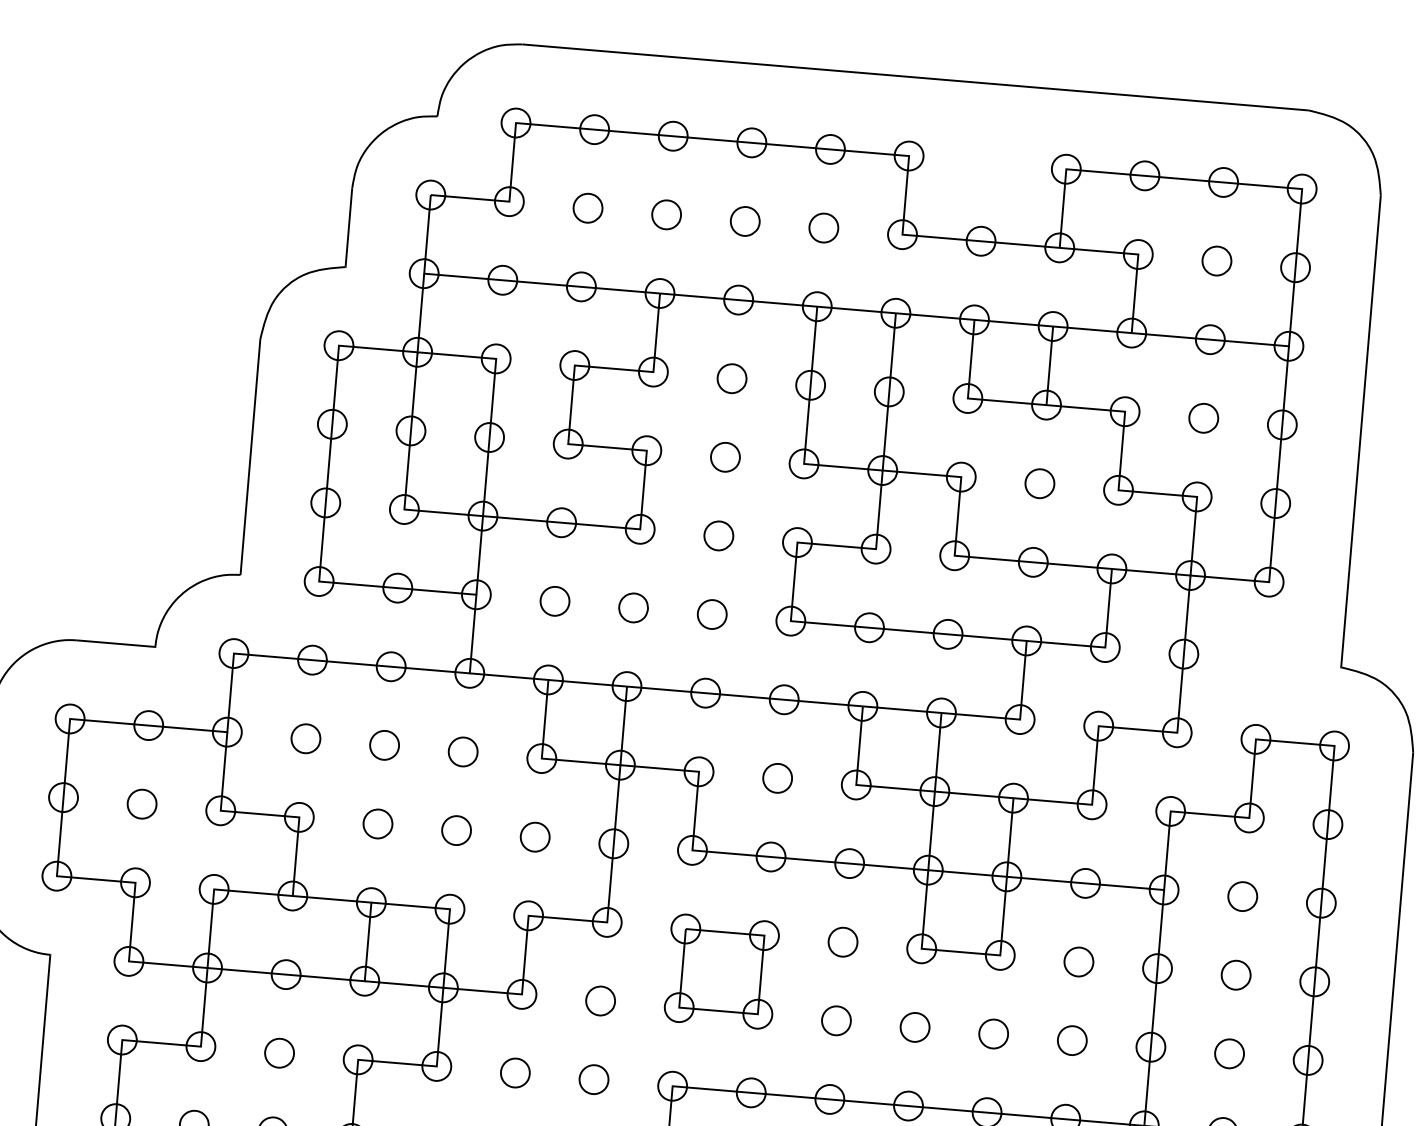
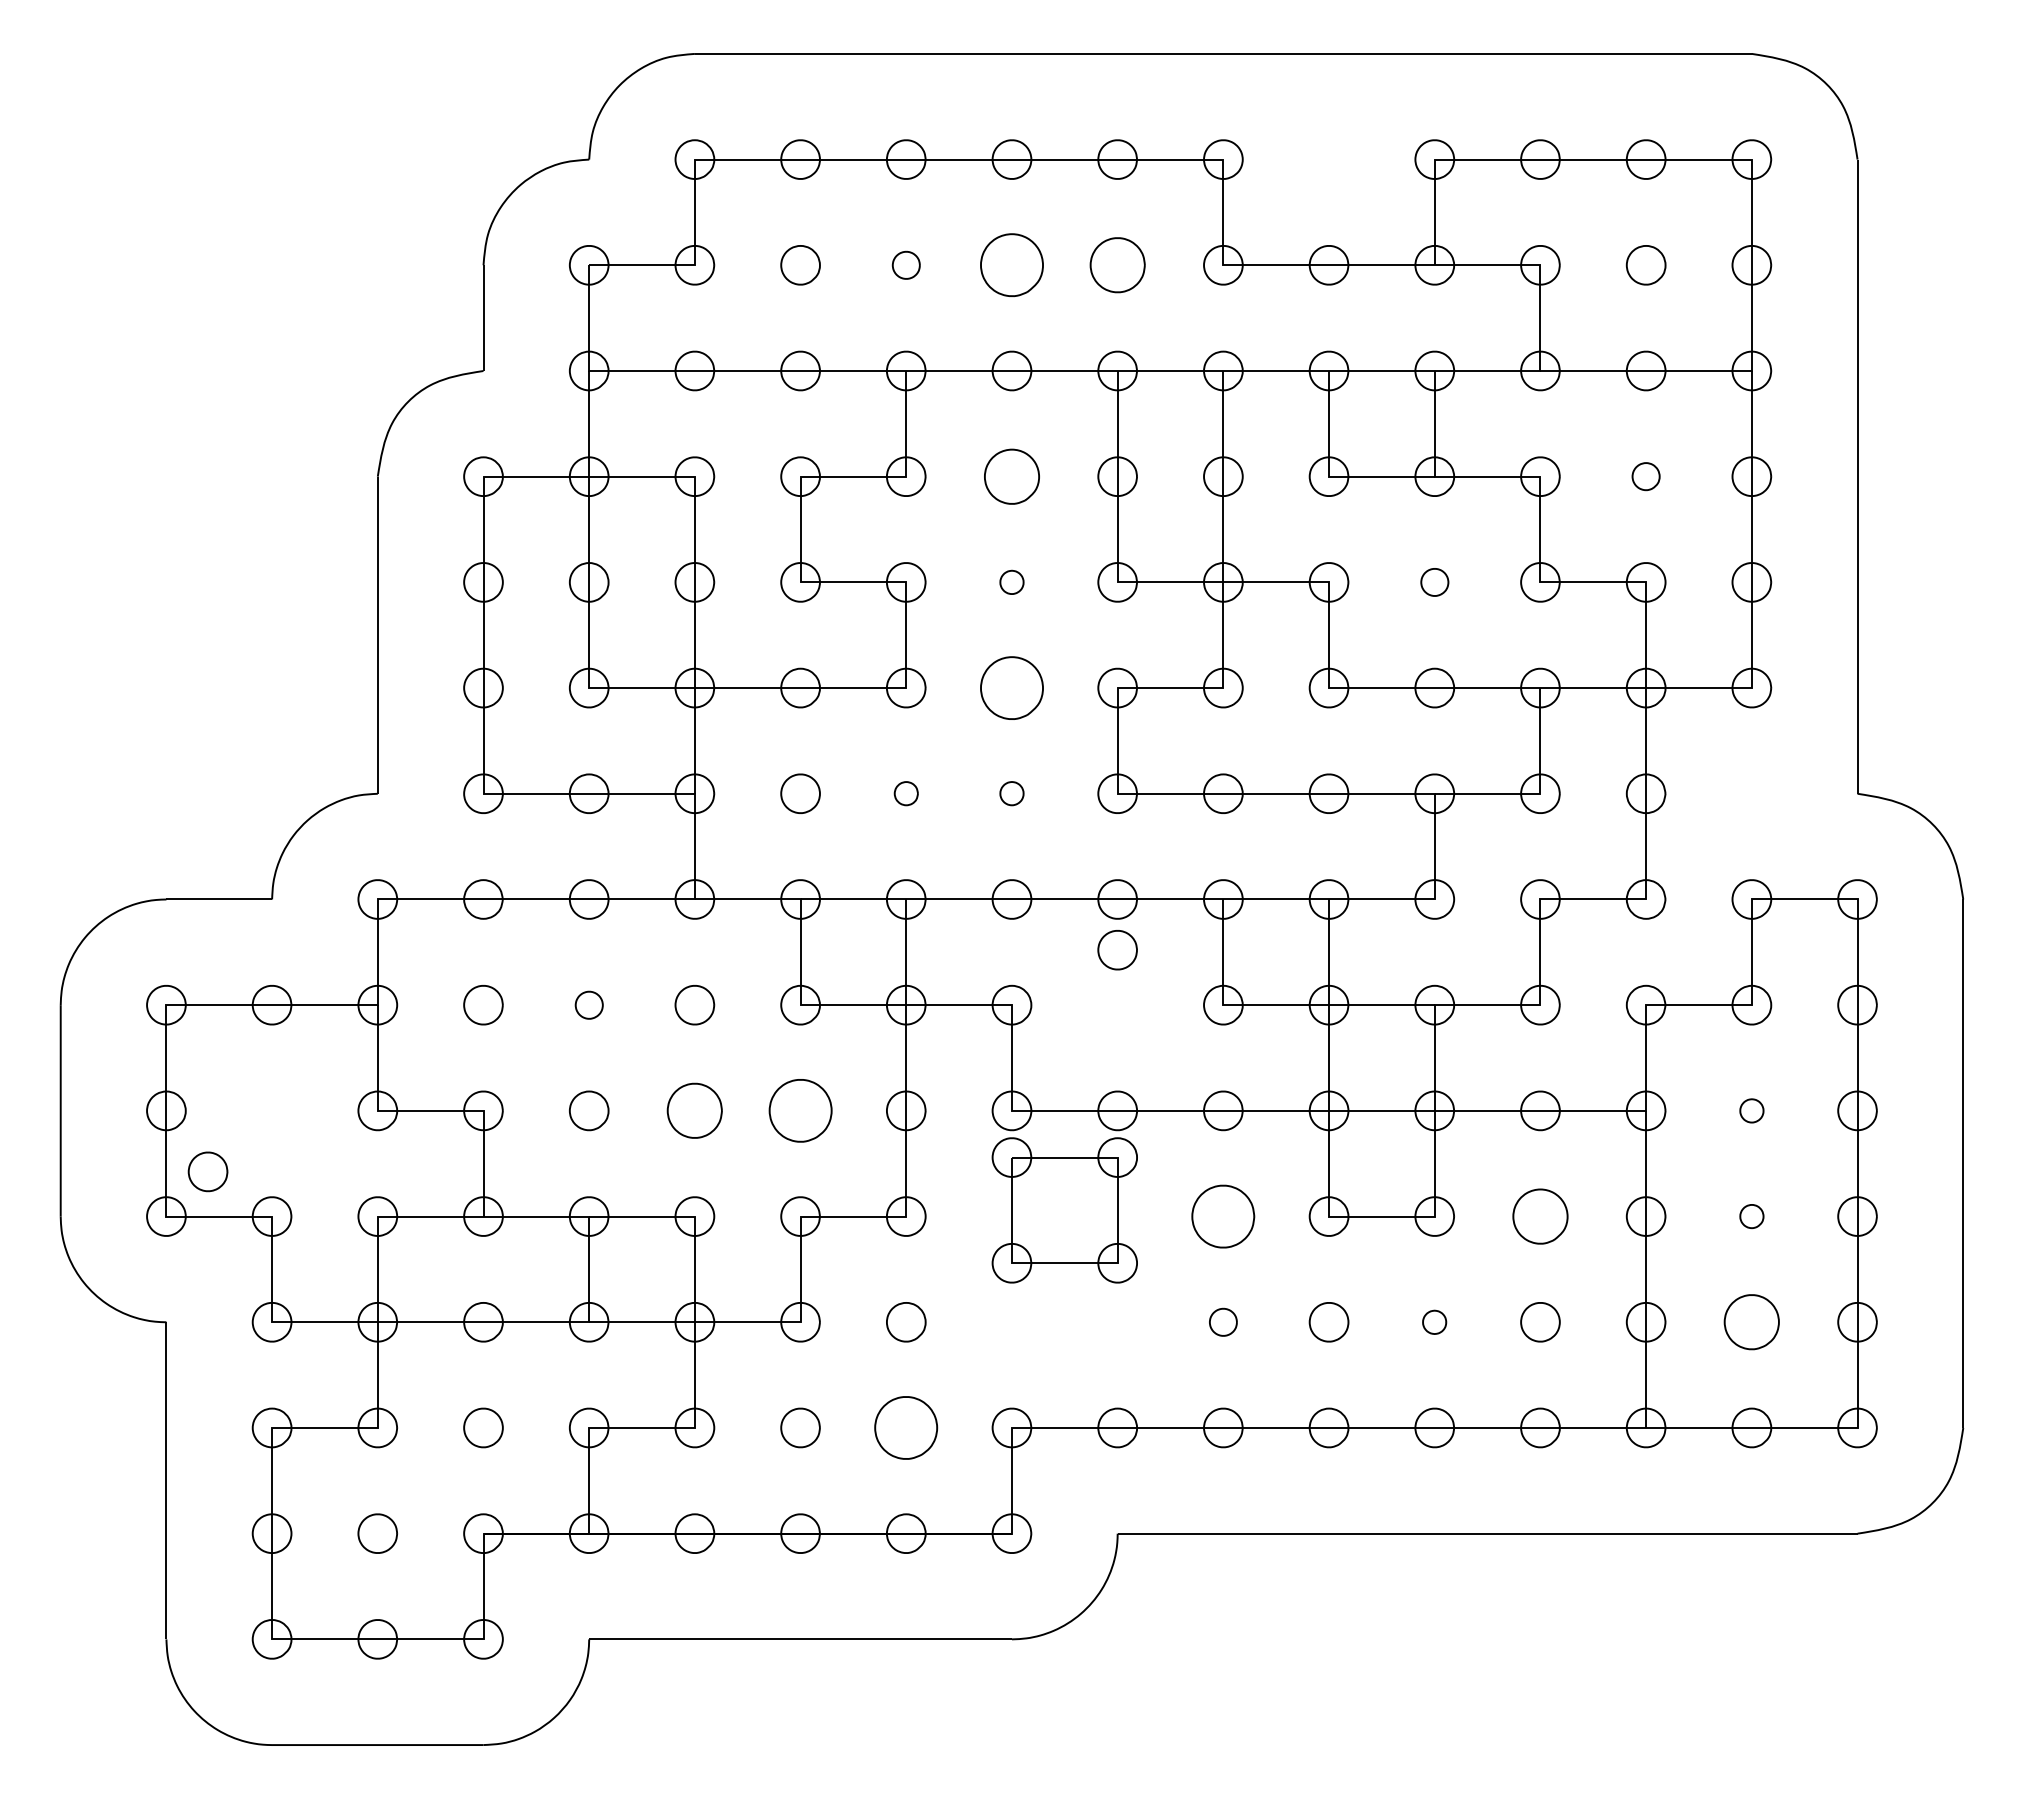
part: (666, 215) -> (906, 265), size x0.7
part: (744, 221) -> (1011, 265), size x1.6
part: (823, 228) -> (1117, 265), size x1.4
part: (731, 378) -> (1011, 476), size x1.4
part: (1203, 418) -> (1645, 476), size x0.7
part: (725, 457) -> (1011, 582), size x0.6
part: (1039, 483) -> (1434, 582), size x0.7
part: (718, 535) -> (1011, 687), size x1.6
part: (633, 607) -> (906, 793), size x0.6
part: (711, 614) -> (1011, 793), size x0.6
part: (384, 745) -> (589, 1005), size x0.7
part: (777, 778) -> (1117, 950), moved
part: (141, 803) -> (207, 1171), moved
part: (456, 830) -> (694, 1110), size x1.4
part: (535, 836) -> (800, 1110), size x1.6
part: (1242, 896) -> (1751, 1110), size x0.6
part: (843, 942) -> (1223, 1216), size x1.6
part: (1078, 961) -> (1540, 1216), size x1.4
part: (721, 971) -> (1064, 1210), moved
part: (1235, 975) -> (1751, 1216), size x0.6
part: (836, 1021) -> (1223, 1322), size x0.7
part: (993, 1034) -> (1434, 1322), size x0.6
part: (1229, 1053) -> (1751, 1322), size x1.4
part: (594, 1079) -> (906, 1427), size x1.6

